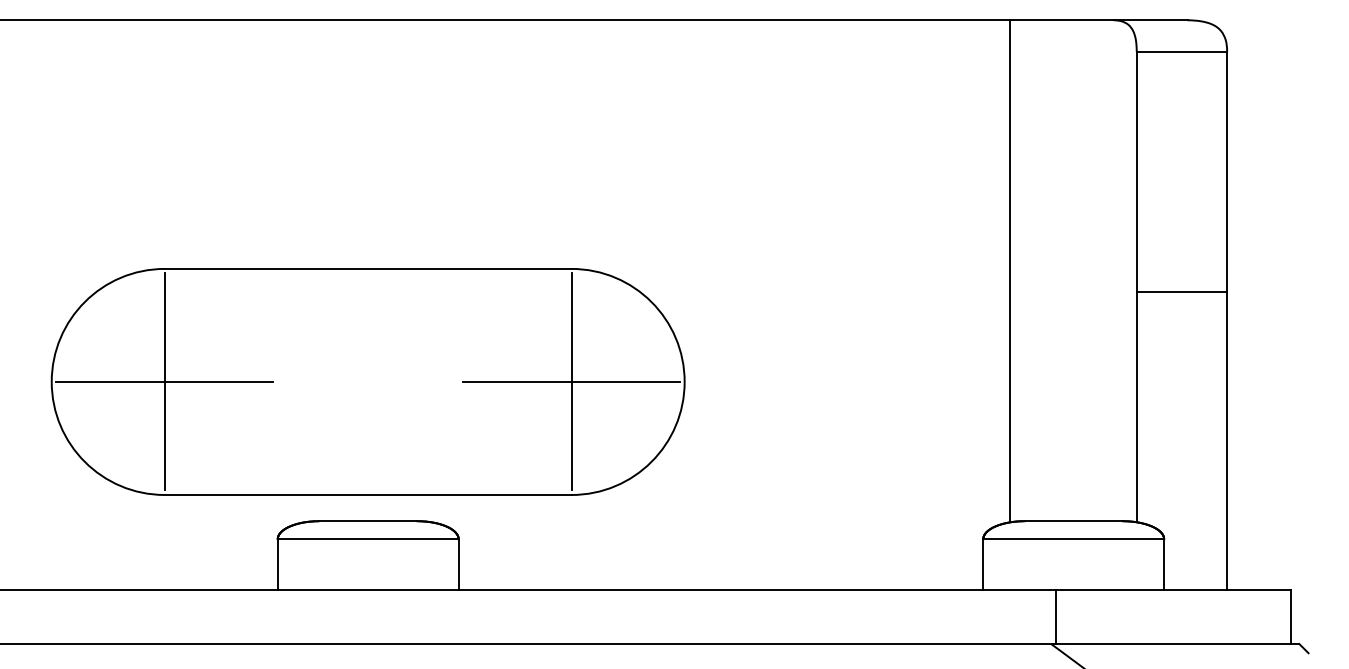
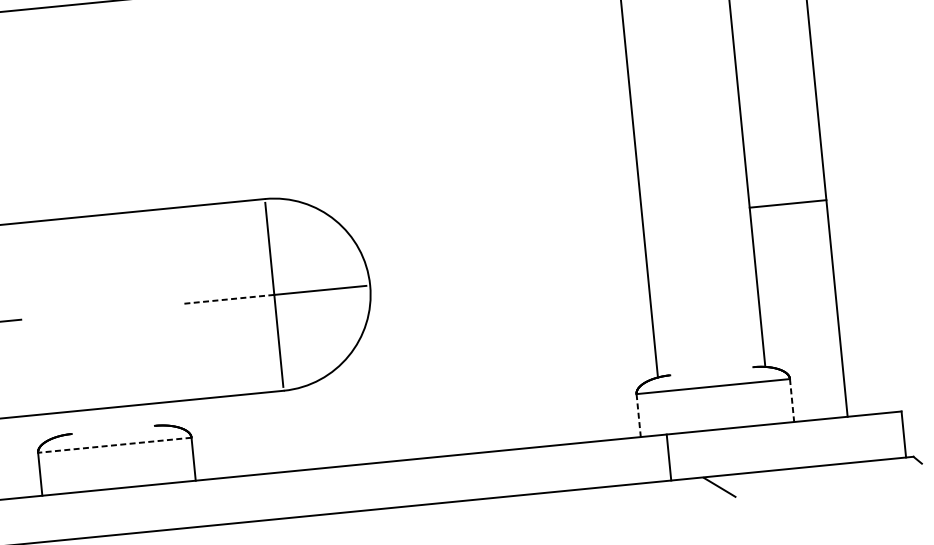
line: (1181, 291) -> (787, 203), moved
line: (516, 381) -> (227, 299), solid -> dashed
line: (368, 521) -> (113, 430), removed
line: (1073, 521) -> (711, 371), removed
line: (367, 539) -> (114, 445), solid -> dashed
line: (983, 565) -> (638, 416), solid -> dashed
line: (1164, 565) -> (792, 401), solid -> dashed
line: (1055, 616) -> (668, 457), moved

